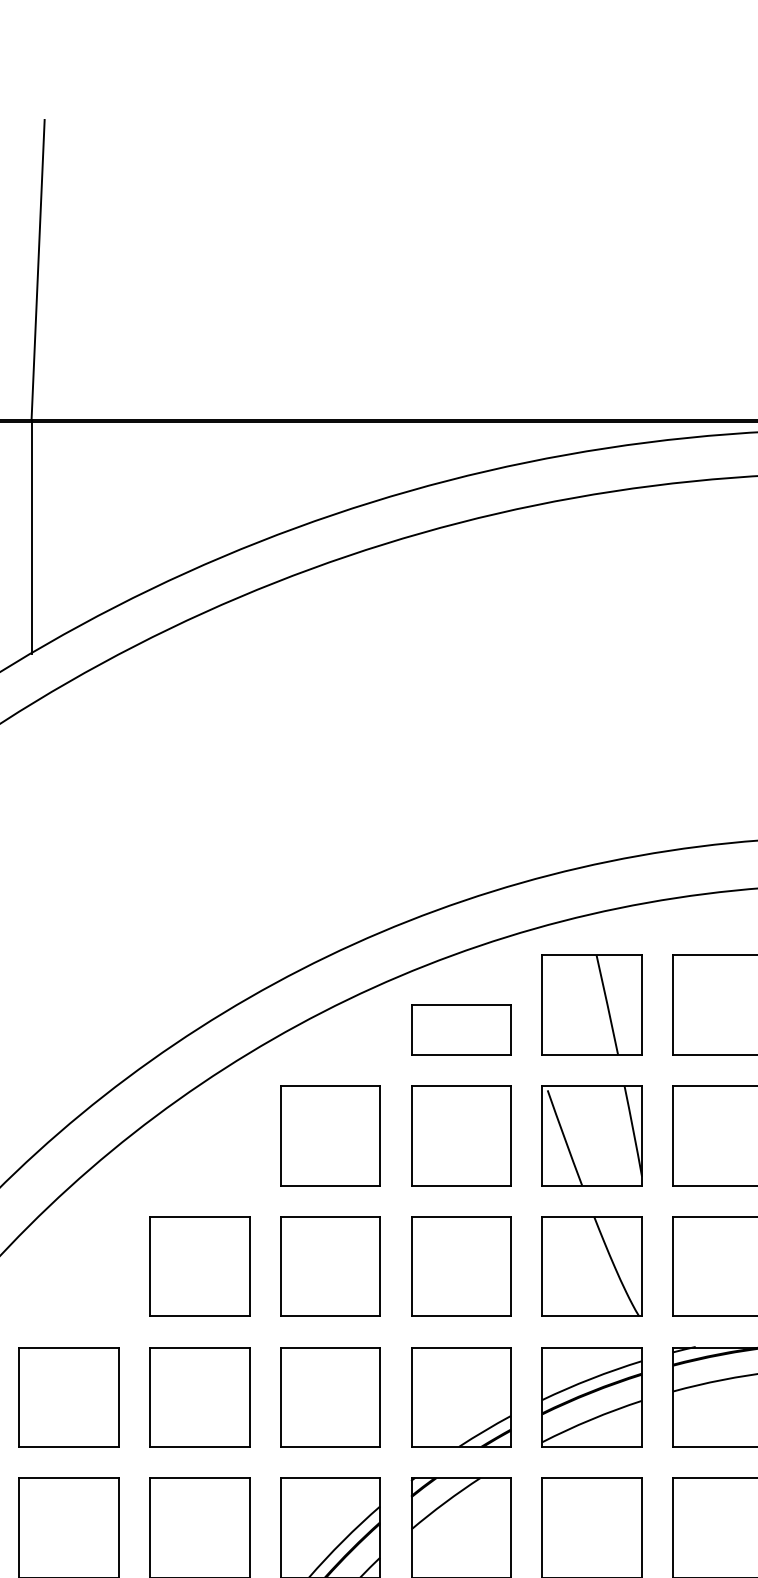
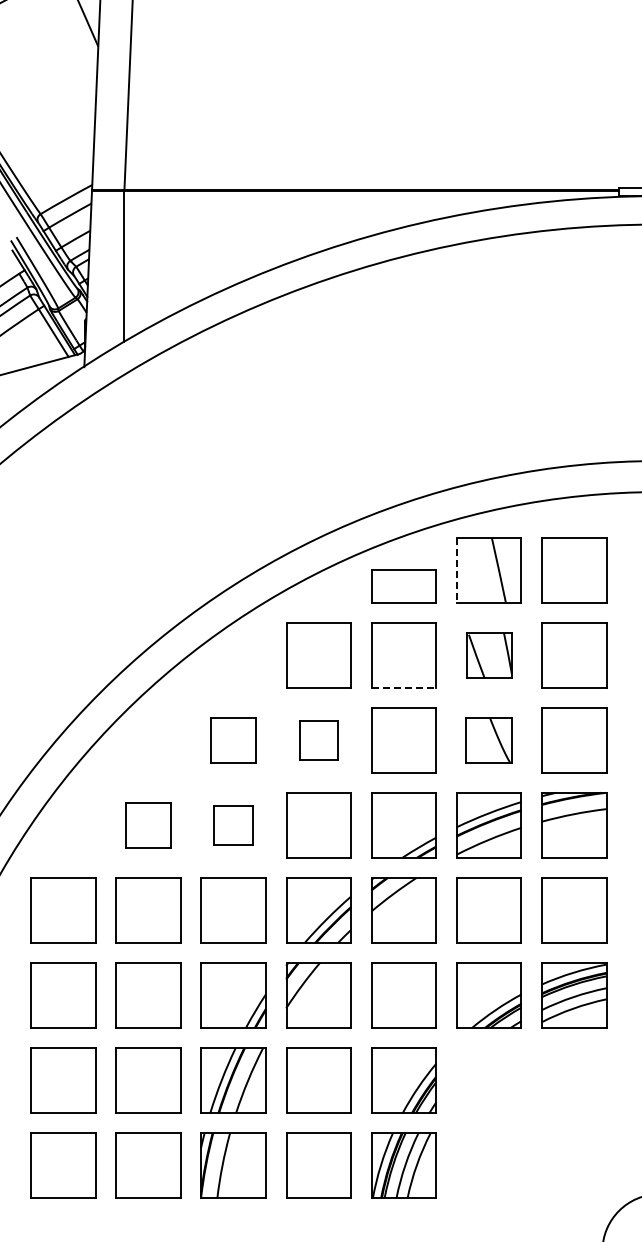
line: (542, 1005) -> (456, 570), solid -> dashed
part: (592, 1135) -> (489, 655), size x0.7
line: (462, 1185) -> (404, 687), solid -> dashed
part: (199, 1266) -> (233, 740), size x0.7
part: (329, 1266) -> (318, 740), size x0.6
part: (591, 1266) -> (488, 740), size x0.7
part: (68, 1397) -> (148, 825), size x0.7
part: (199, 1397) -> (233, 825), size x0.6

